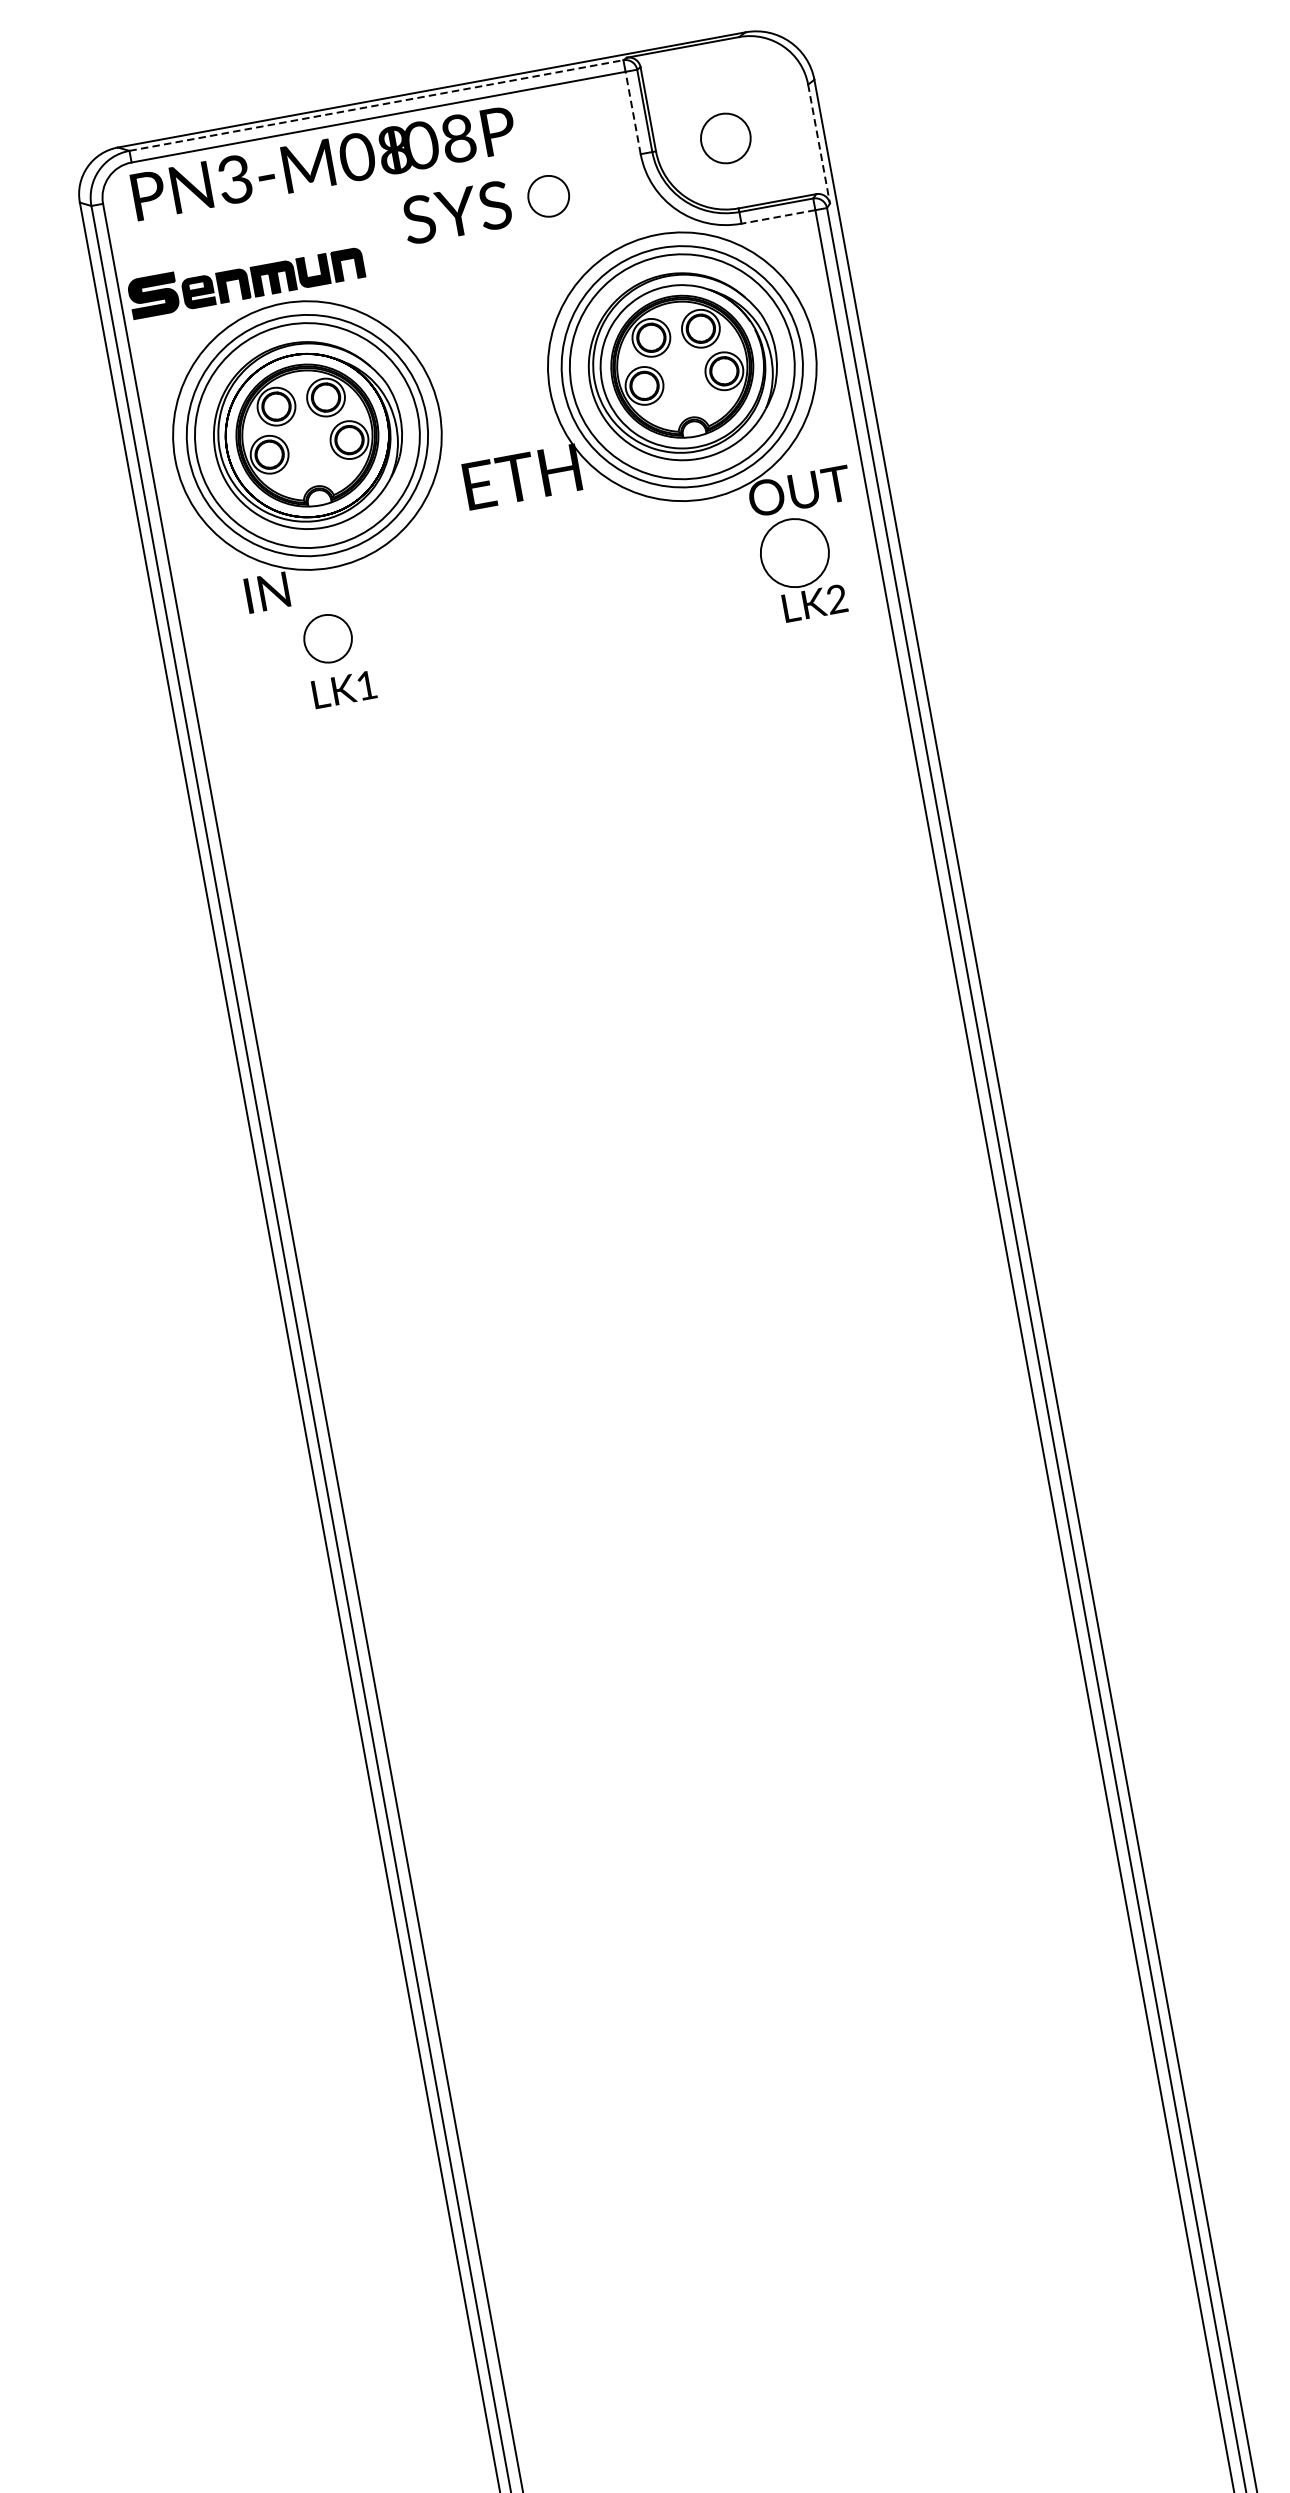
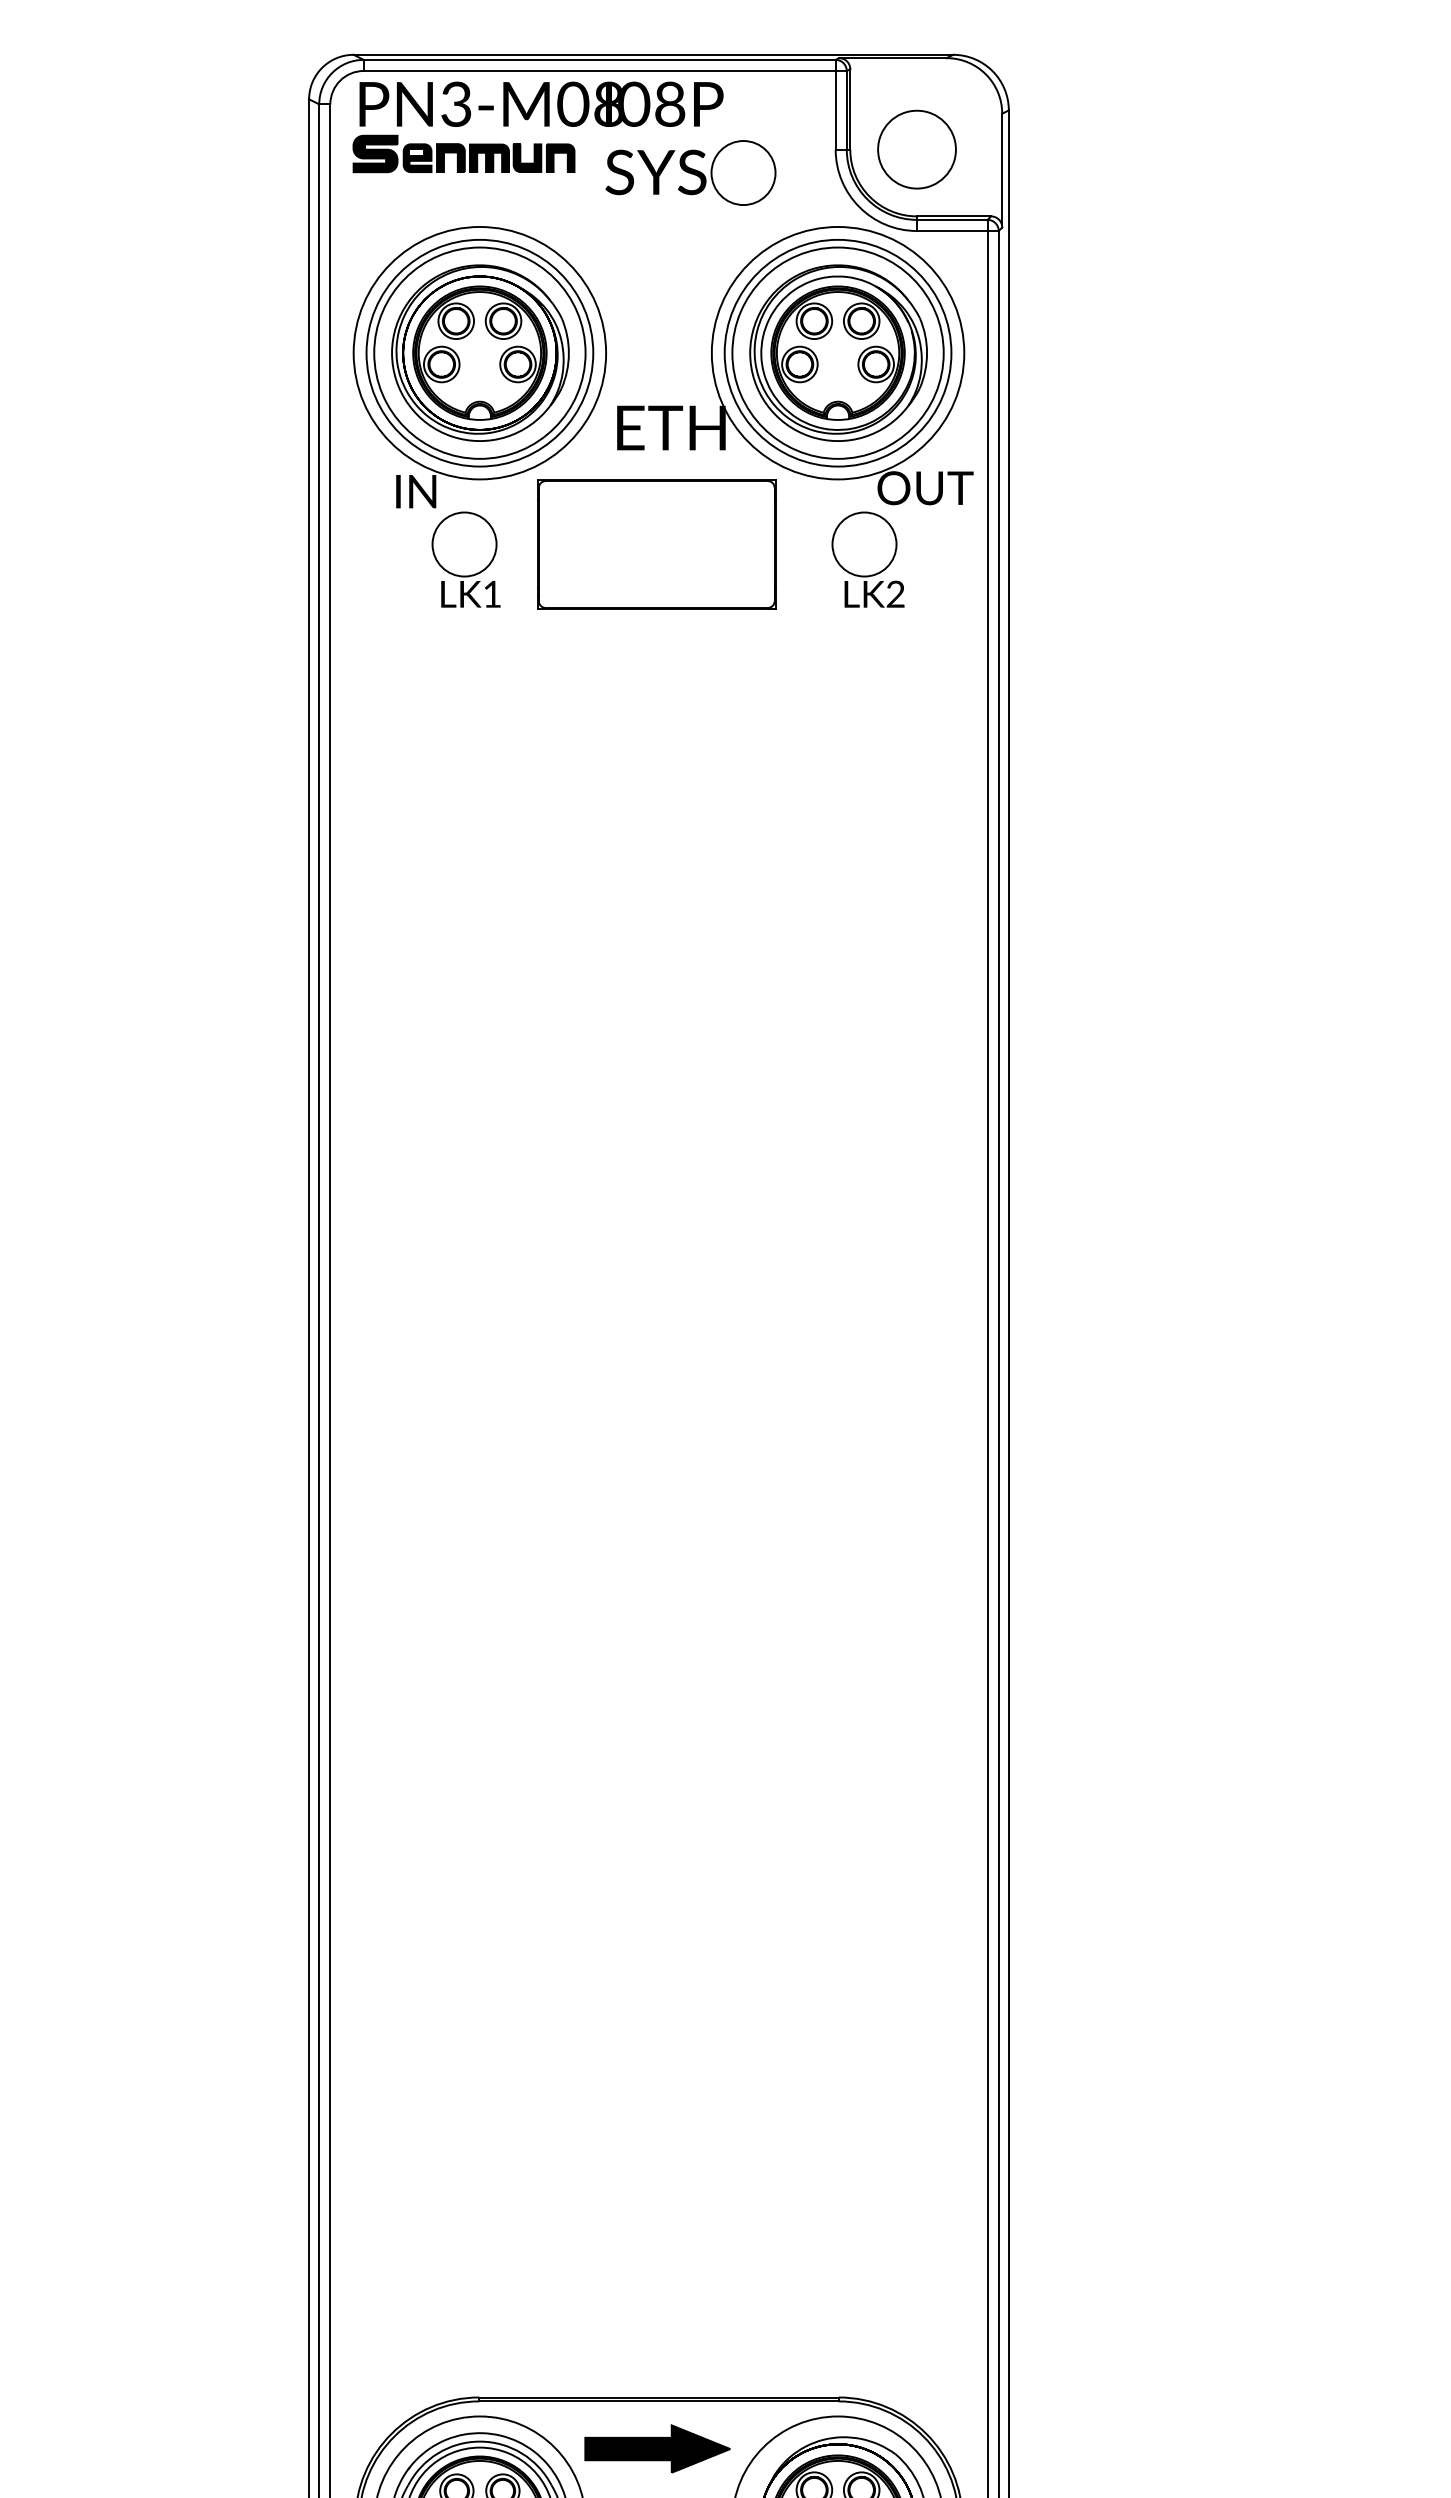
line: (376, 105) -> (599, 59), dashed -> solid
line: (632, 112) -> (835, 109), dashed -> solid
circle: (725, 138) -> (916, 149), size x1.67
line: (819, 143) -> (1002, 170), dashed -> solid
circle: (548, 196) -> (743, 173), size x1.67
line: (777, 217) -> (951, 231), dashed -> solid
part: (245, 278) -> (463, 153), moved
part: (800, 568) -> (867, 559), moved
part: (529, 601) -> (656, 544), added
circle: (328, 638) -> (464, 544), size x1.43

